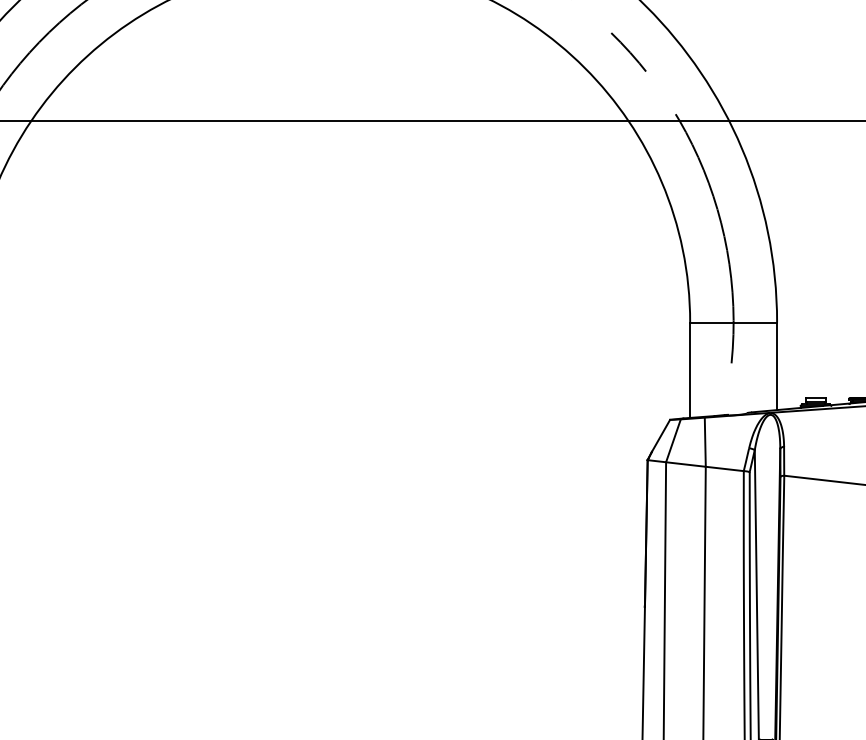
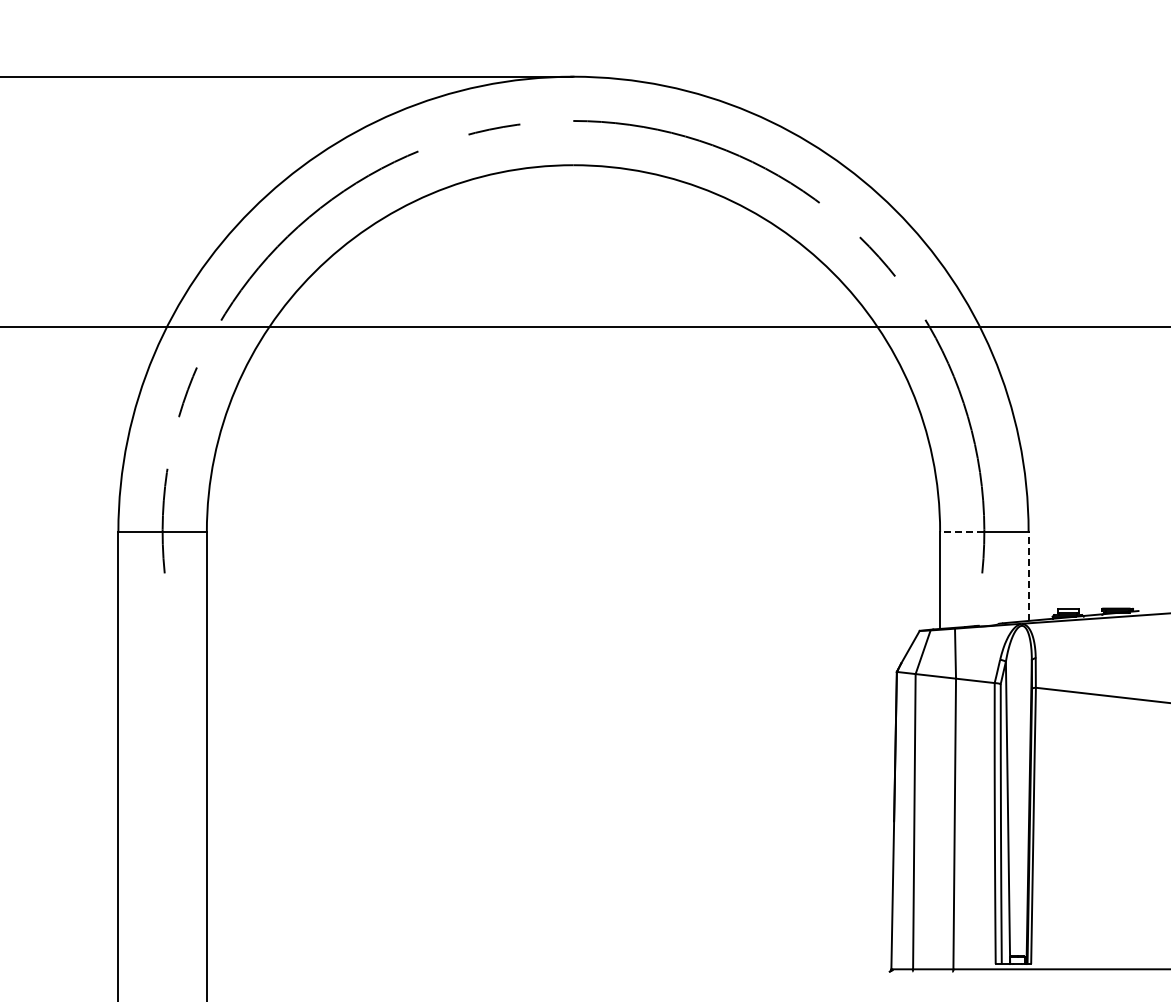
line: (711, 322) -> (961, 531), solid -> dashed
line: (776, 366) -> (1028, 576), solid -> dashed

